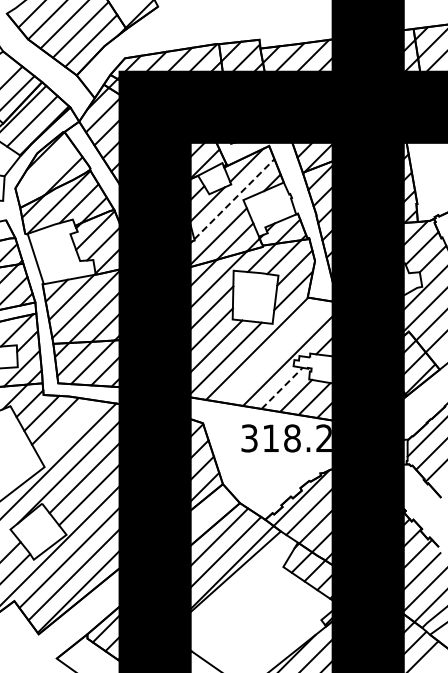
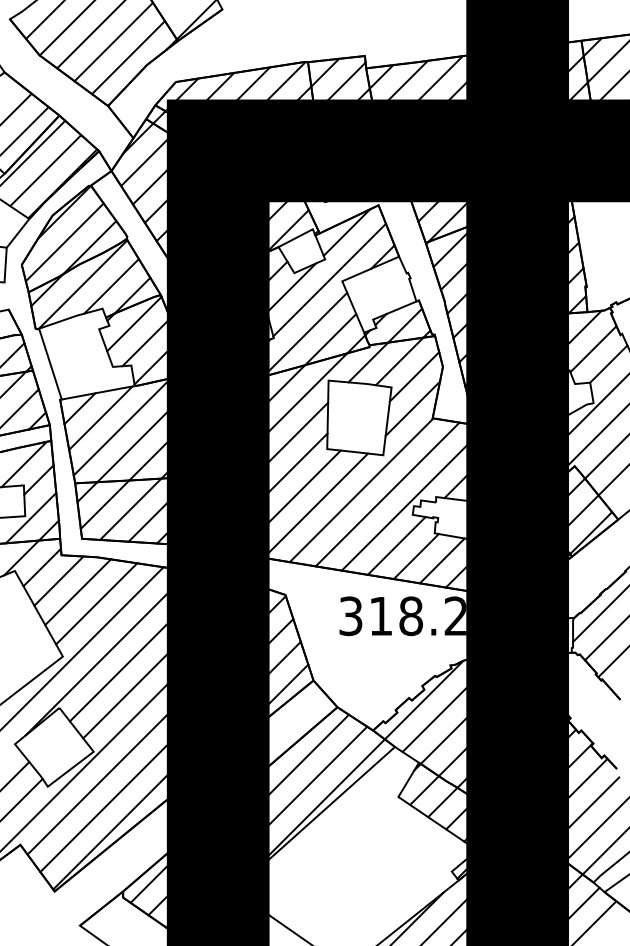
line: (45, 172) -> (64, 242), added
line: (234, 199) -> (329, 280), dashed -> solid
line: (275, 351) -> (387, 494), added
line: (282, 388) -> (397, 546), dashed -> solid
line: (68, 429) -> (96, 603), added

